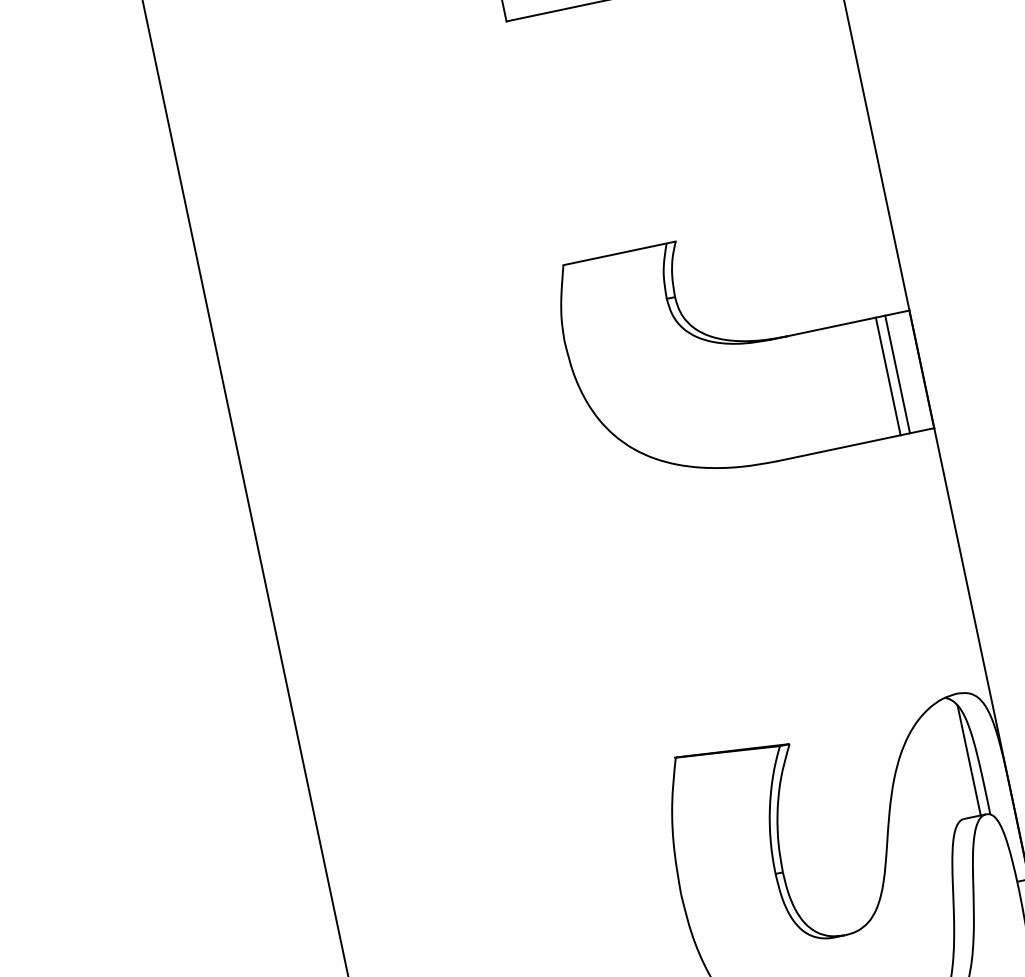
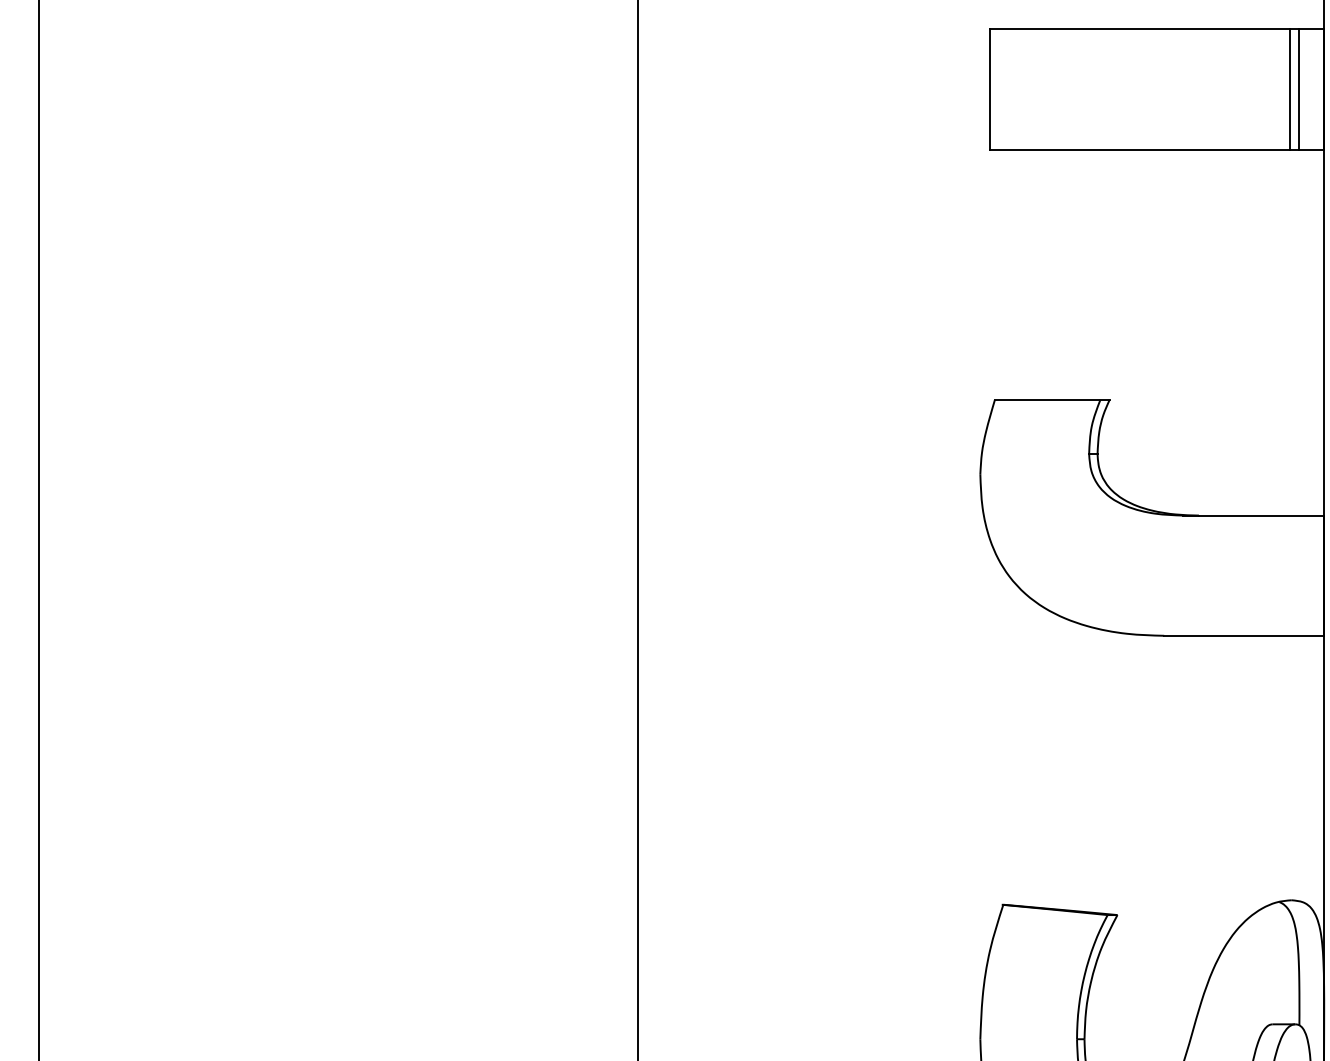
line: (897, 374) -> (1299, 575), removed
line: (887, 376) -> (1289, 575), removed
line: (968, 760) -> (1289, 968), removed

